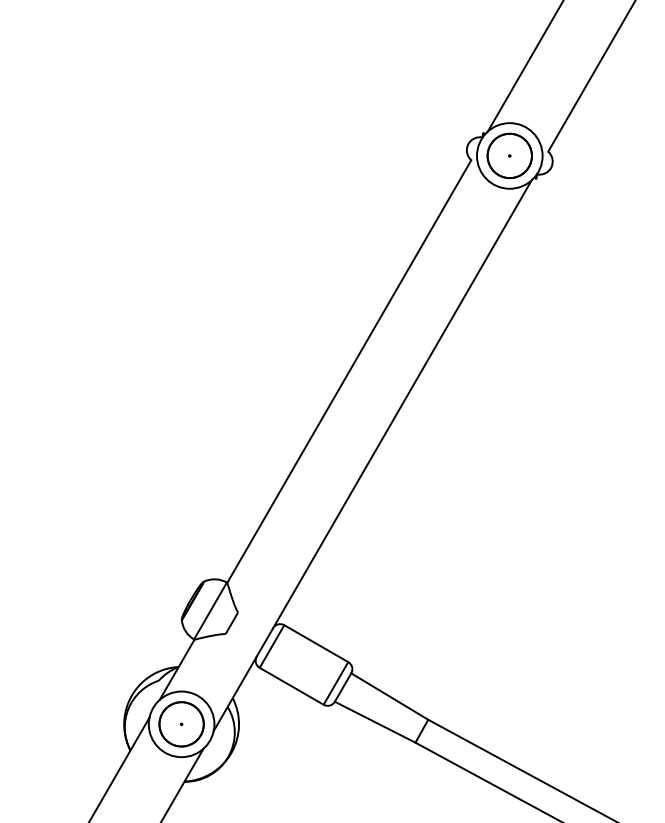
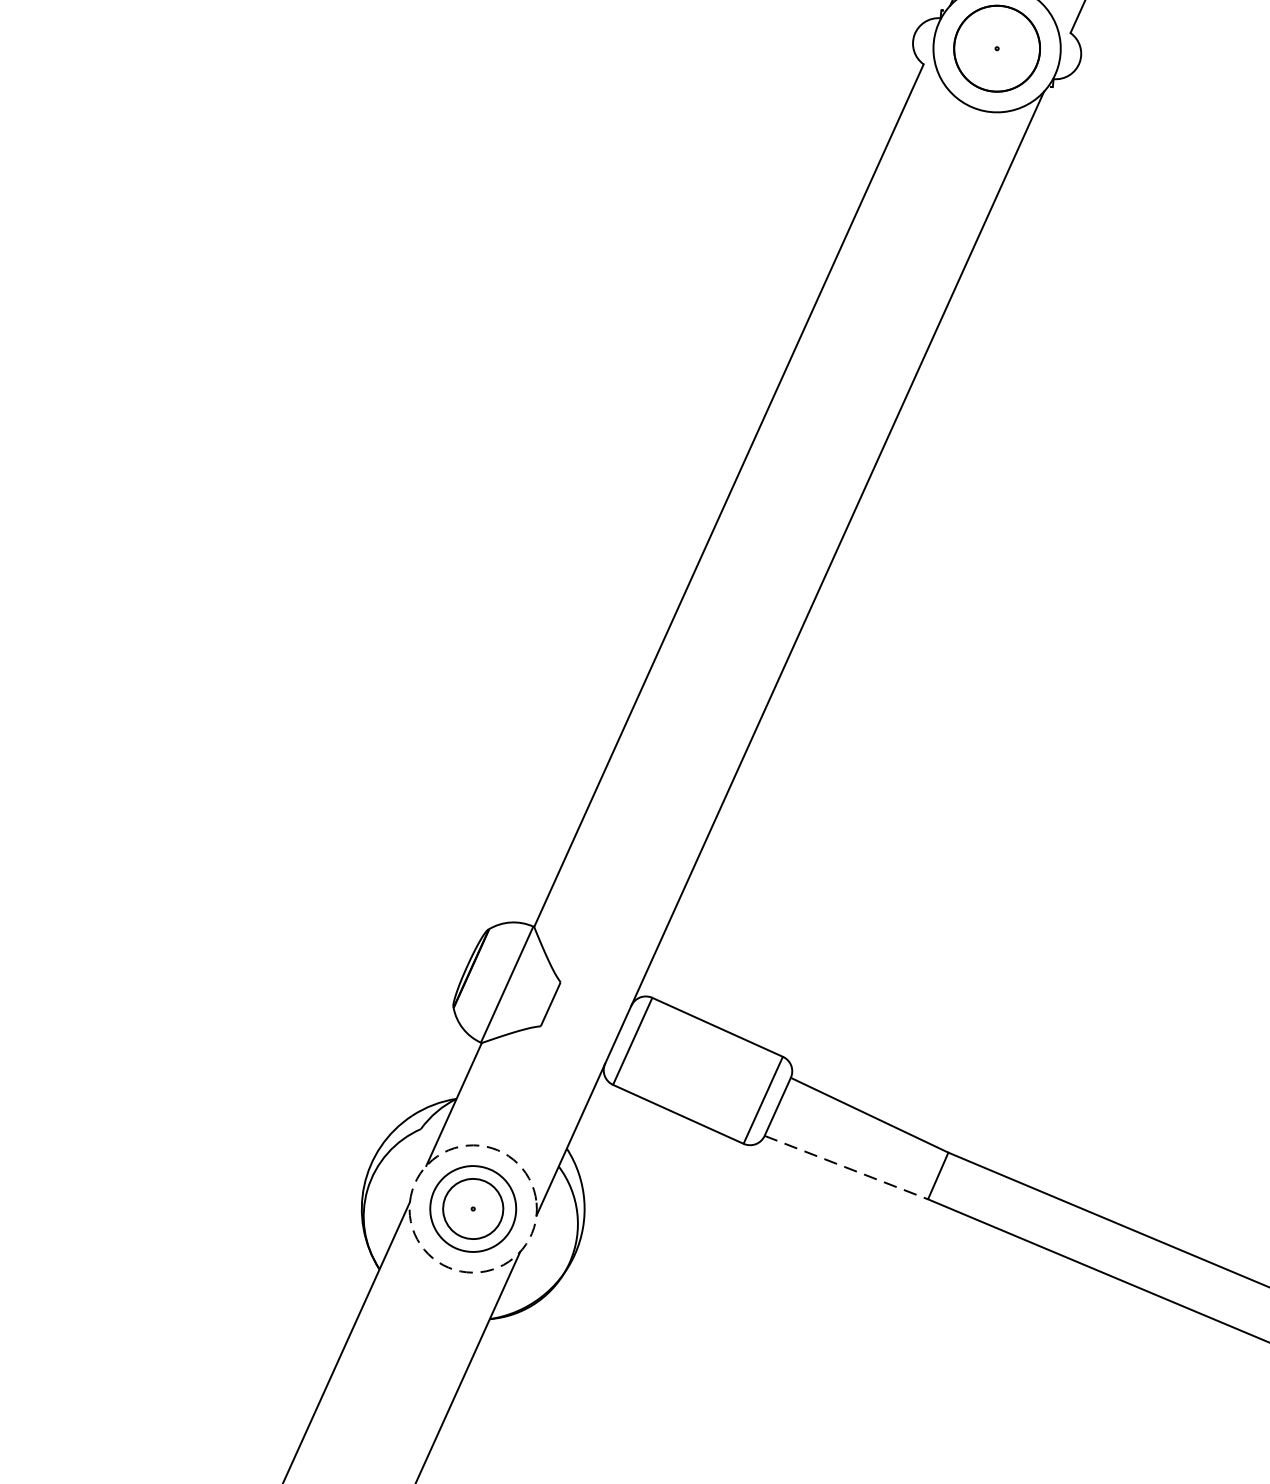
line: (375, 722) -> (847, 1168), solid -> dashed
circle: (181, 724) -> (473, 1209), size x0.7
circle: (181, 724) -> (473, 1209), solid -> dashed

